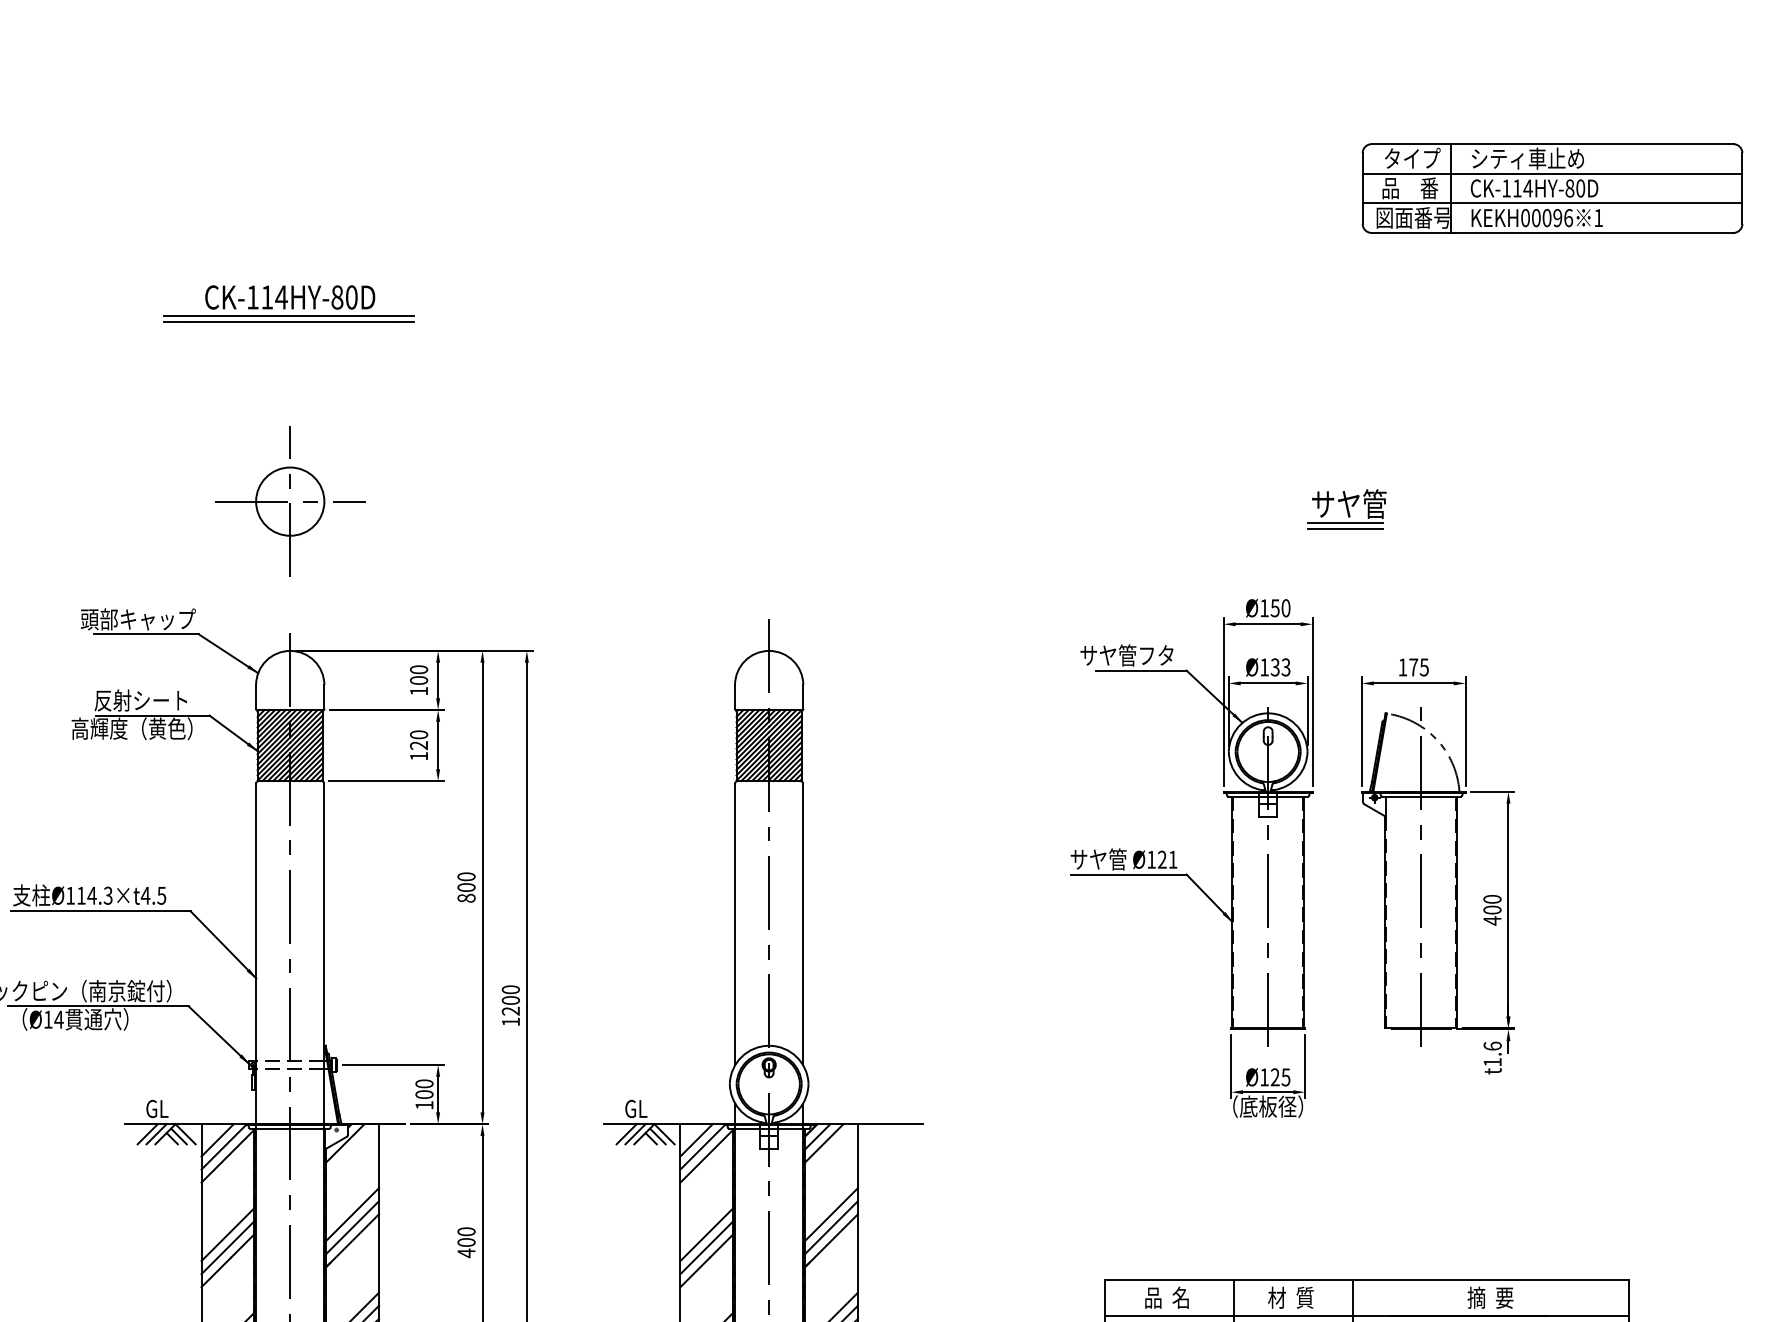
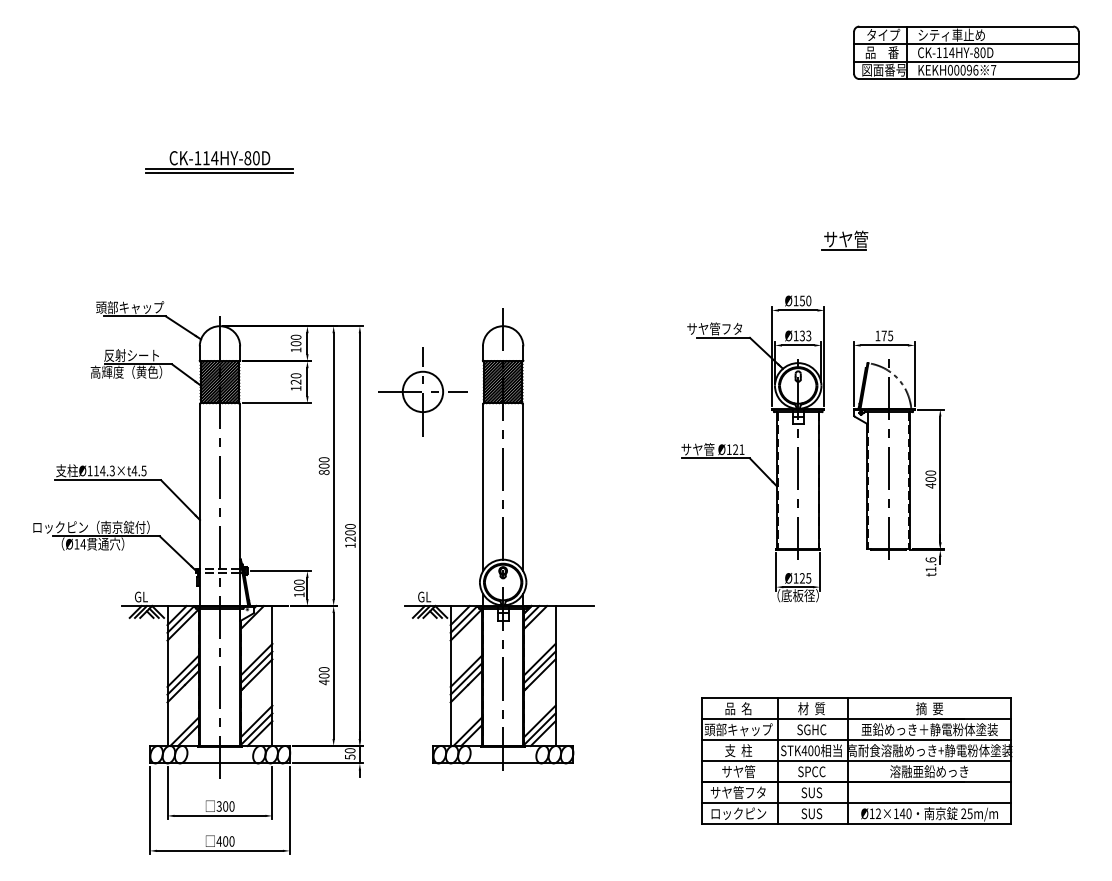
text: (1598, 218) -> (993, 70), 1 -> 7
part: (289, 304) -> (219, 162), moved
part: (289, 500) -> (422, 391), moved
line: (1344, 527) -> (843, 253), removed

